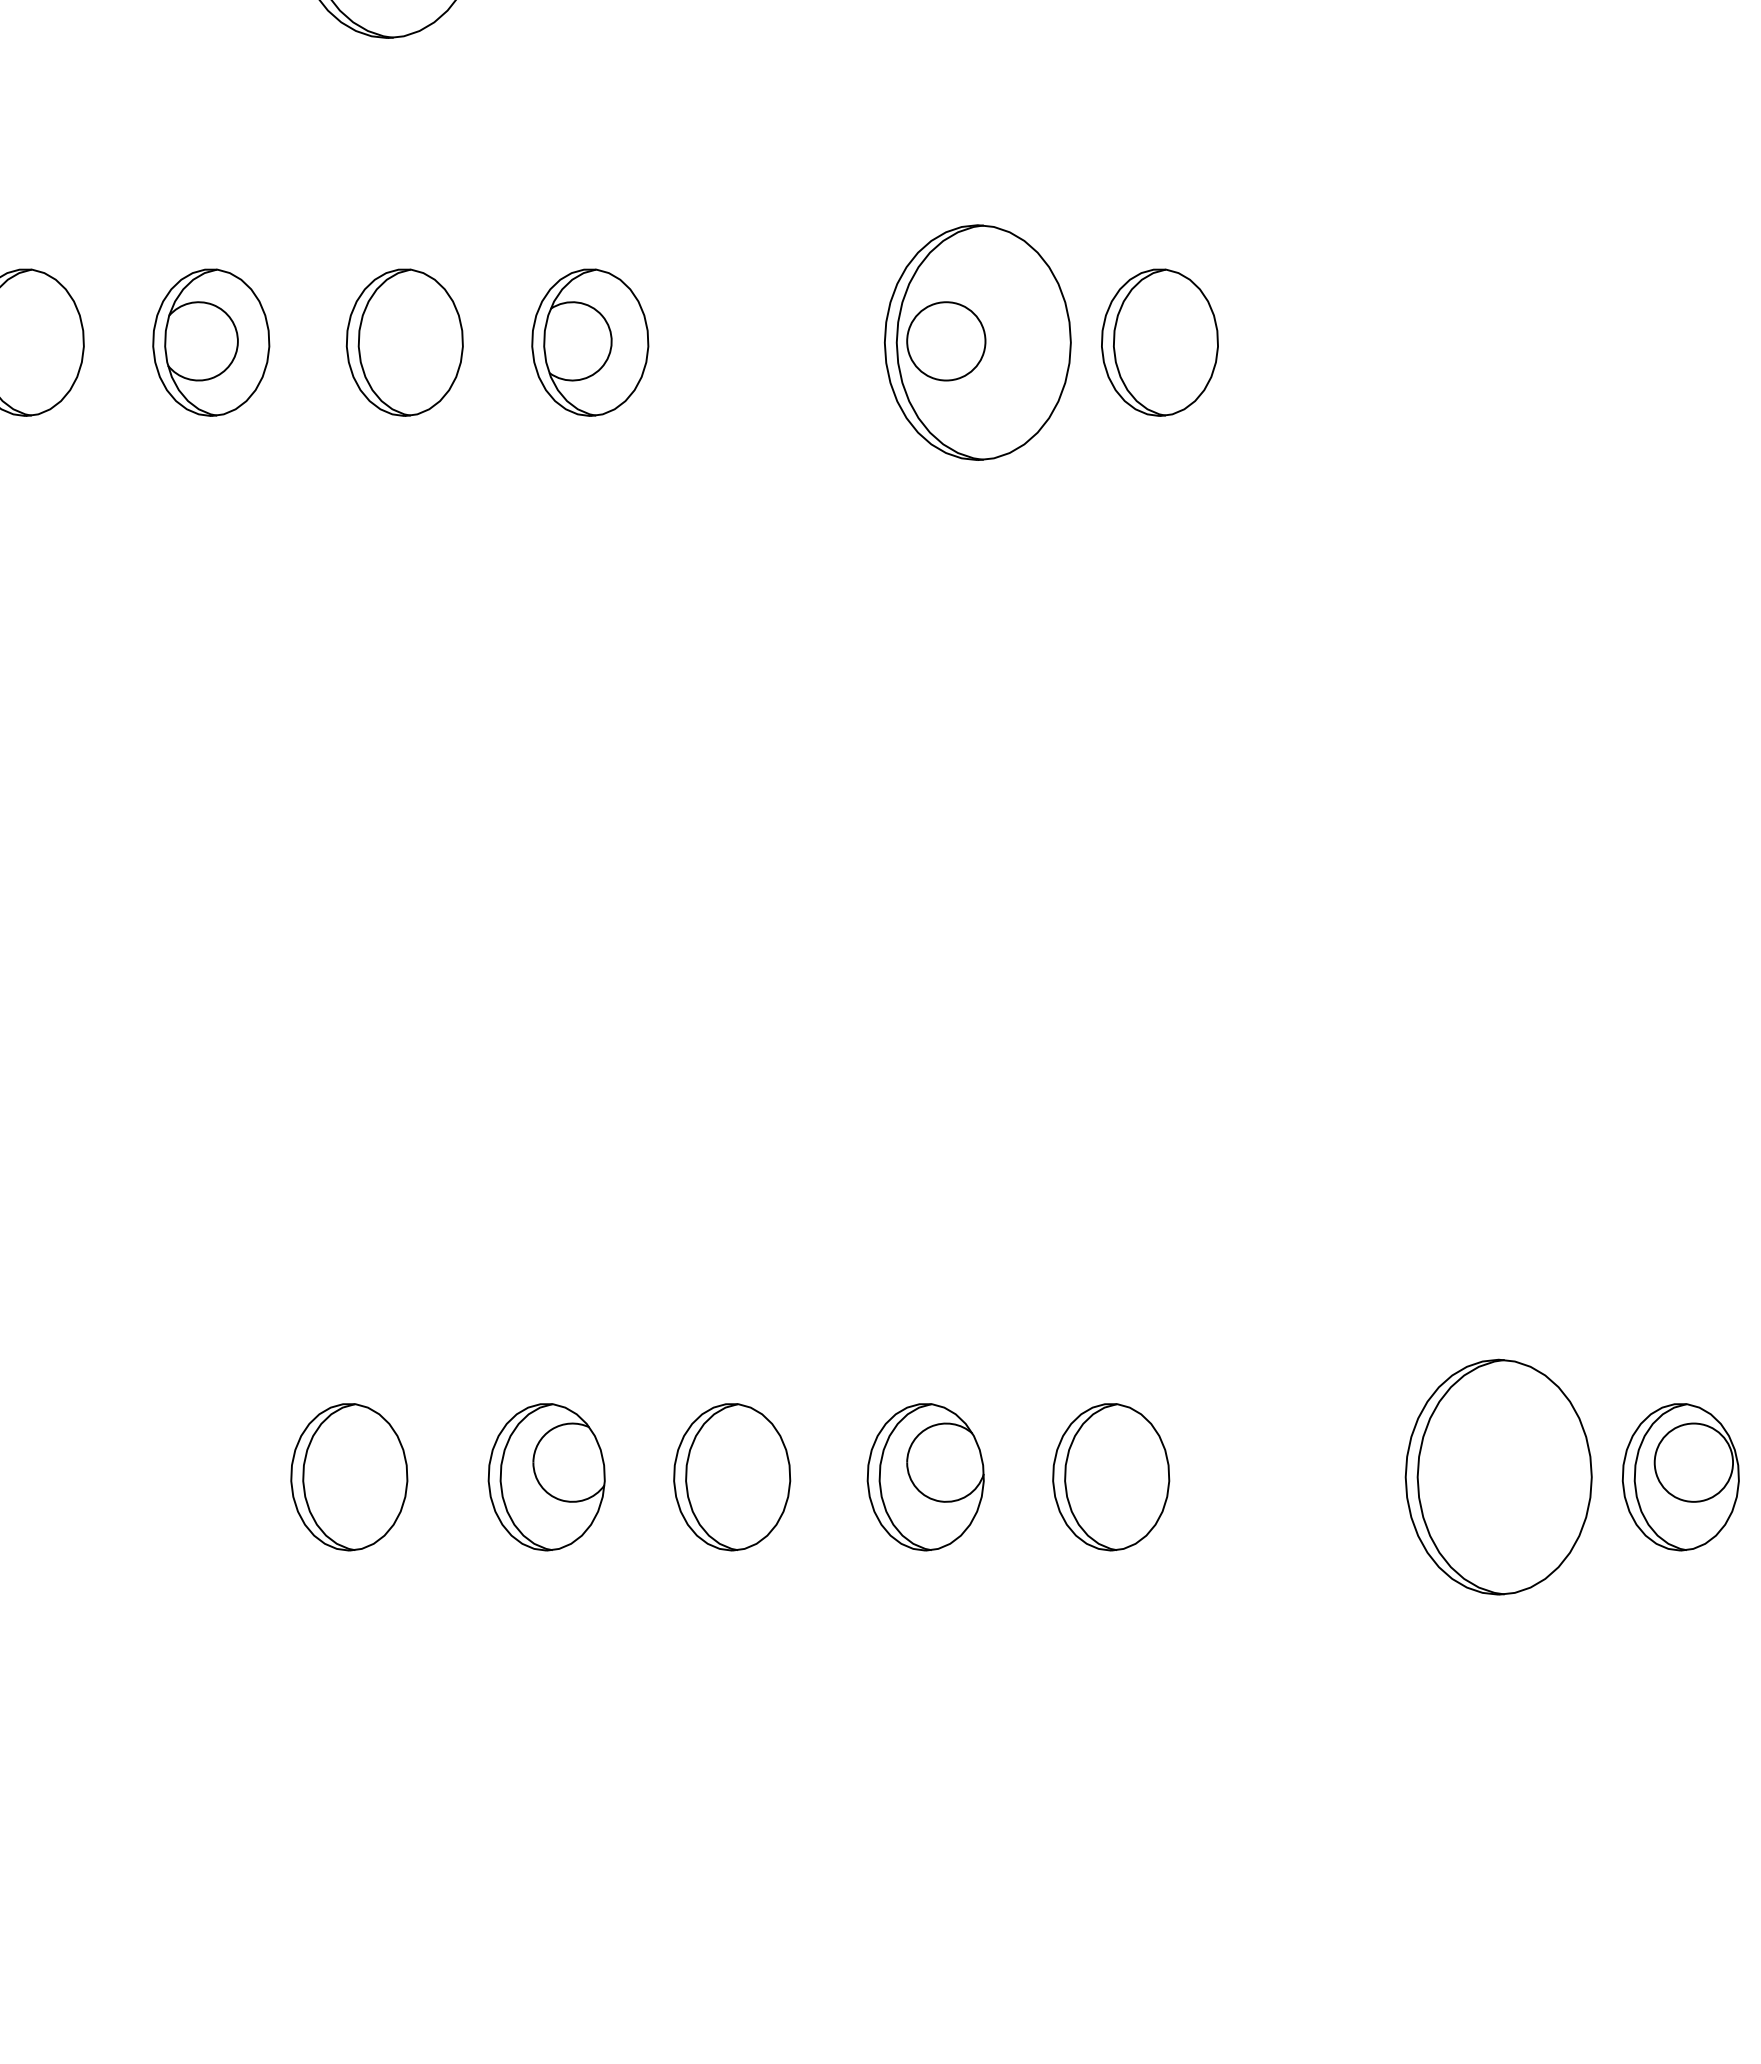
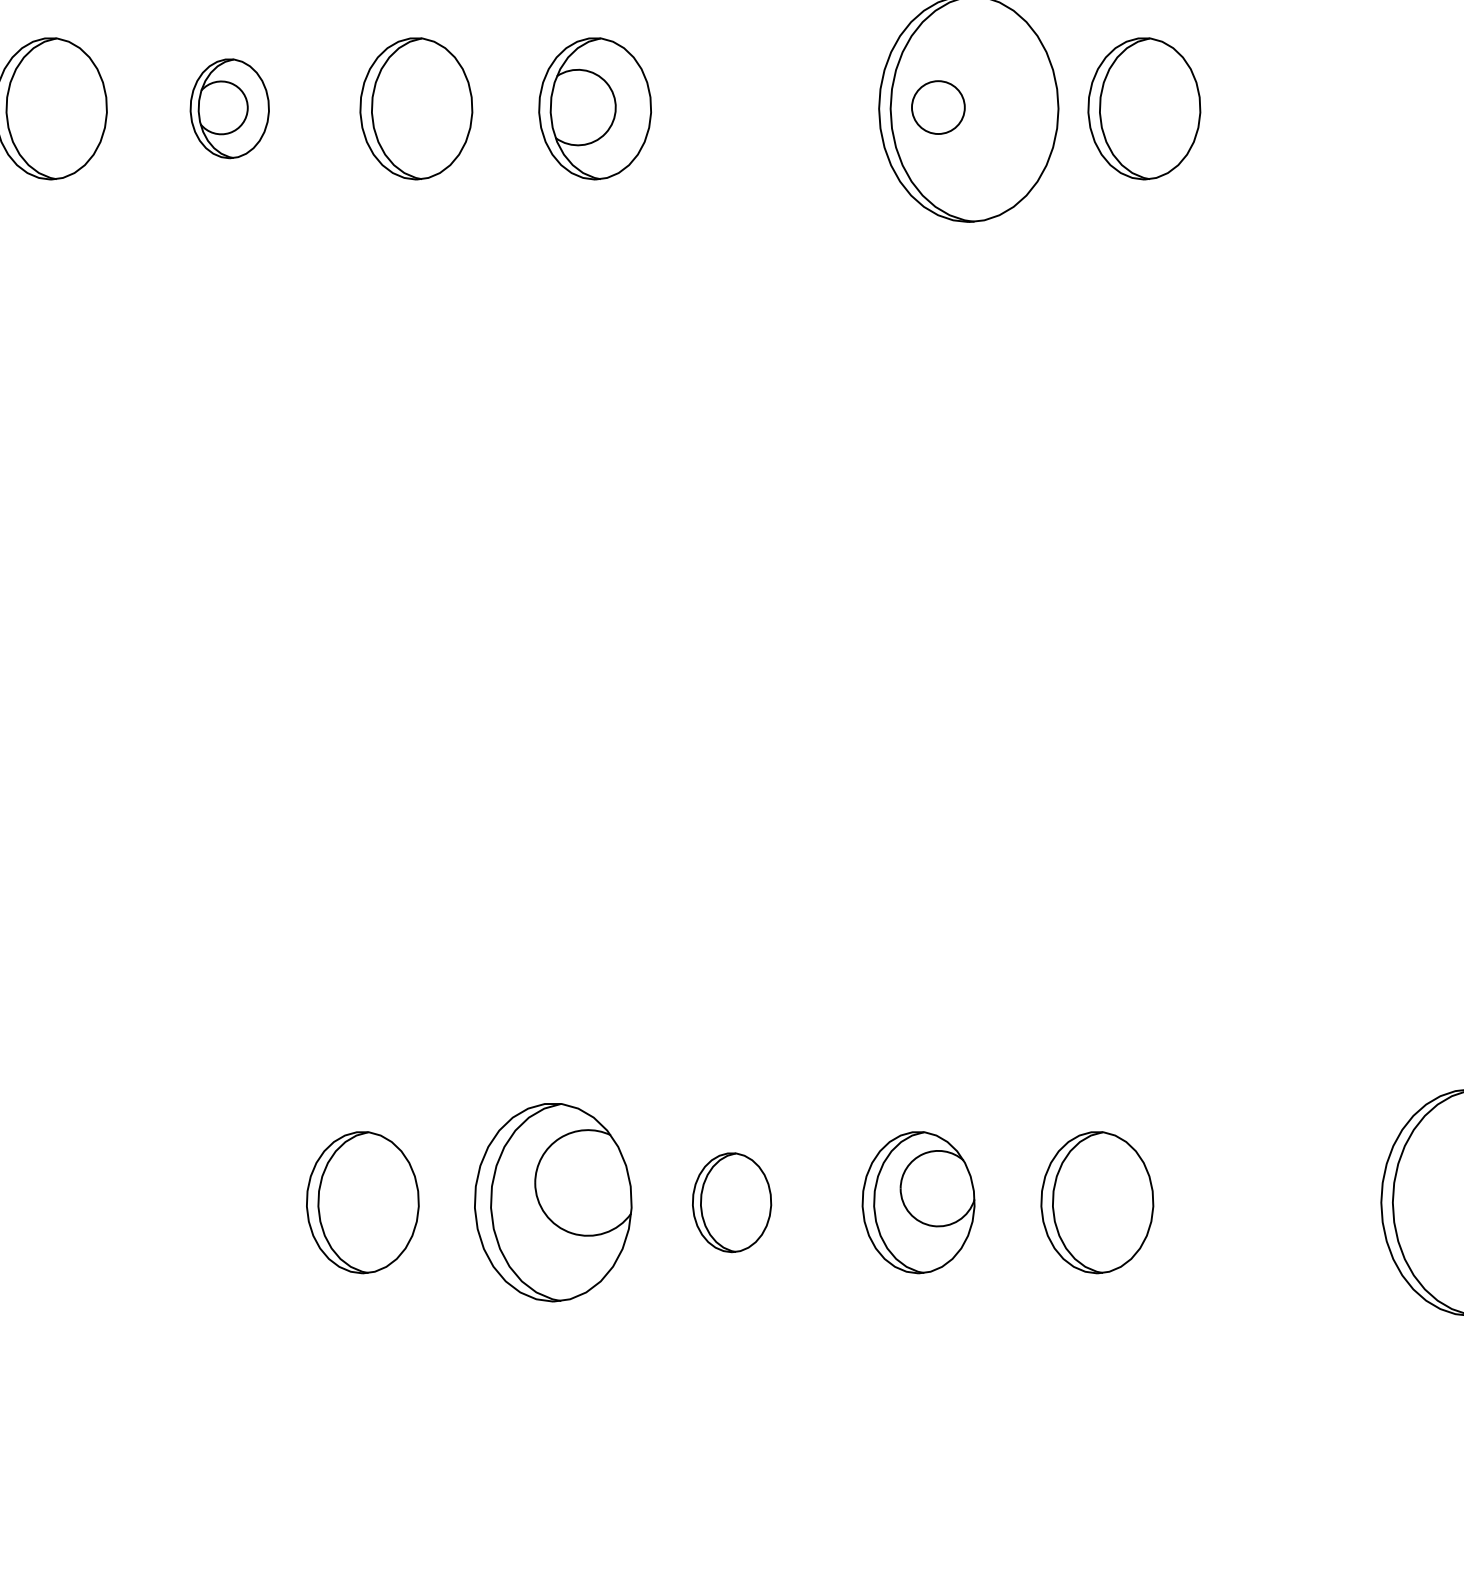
circle: (946, 341) -> (938, 107), size x0.7
part: (211, 342) -> (229, 108), size x0.7
part: (546, 1477) -> (552, 1202), size x1.4
part: (732, 1477) -> (732, 1202), size x0.7

